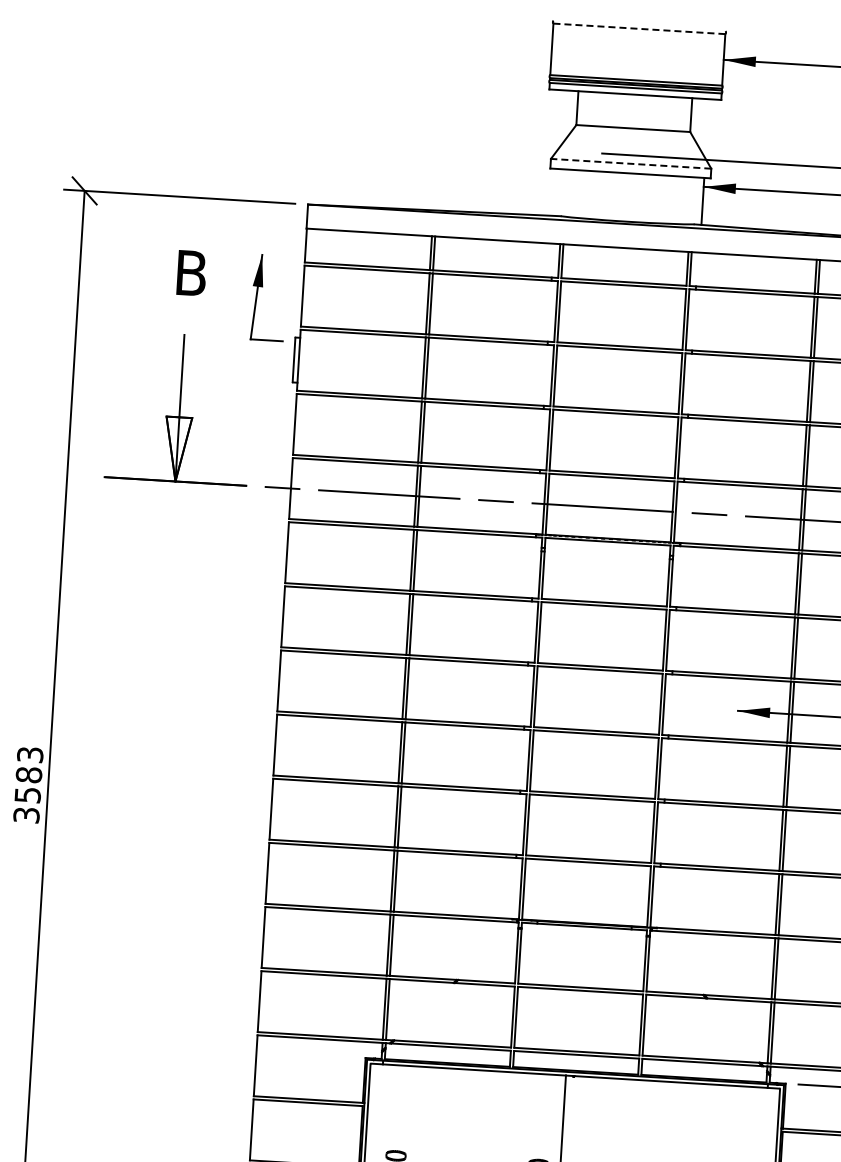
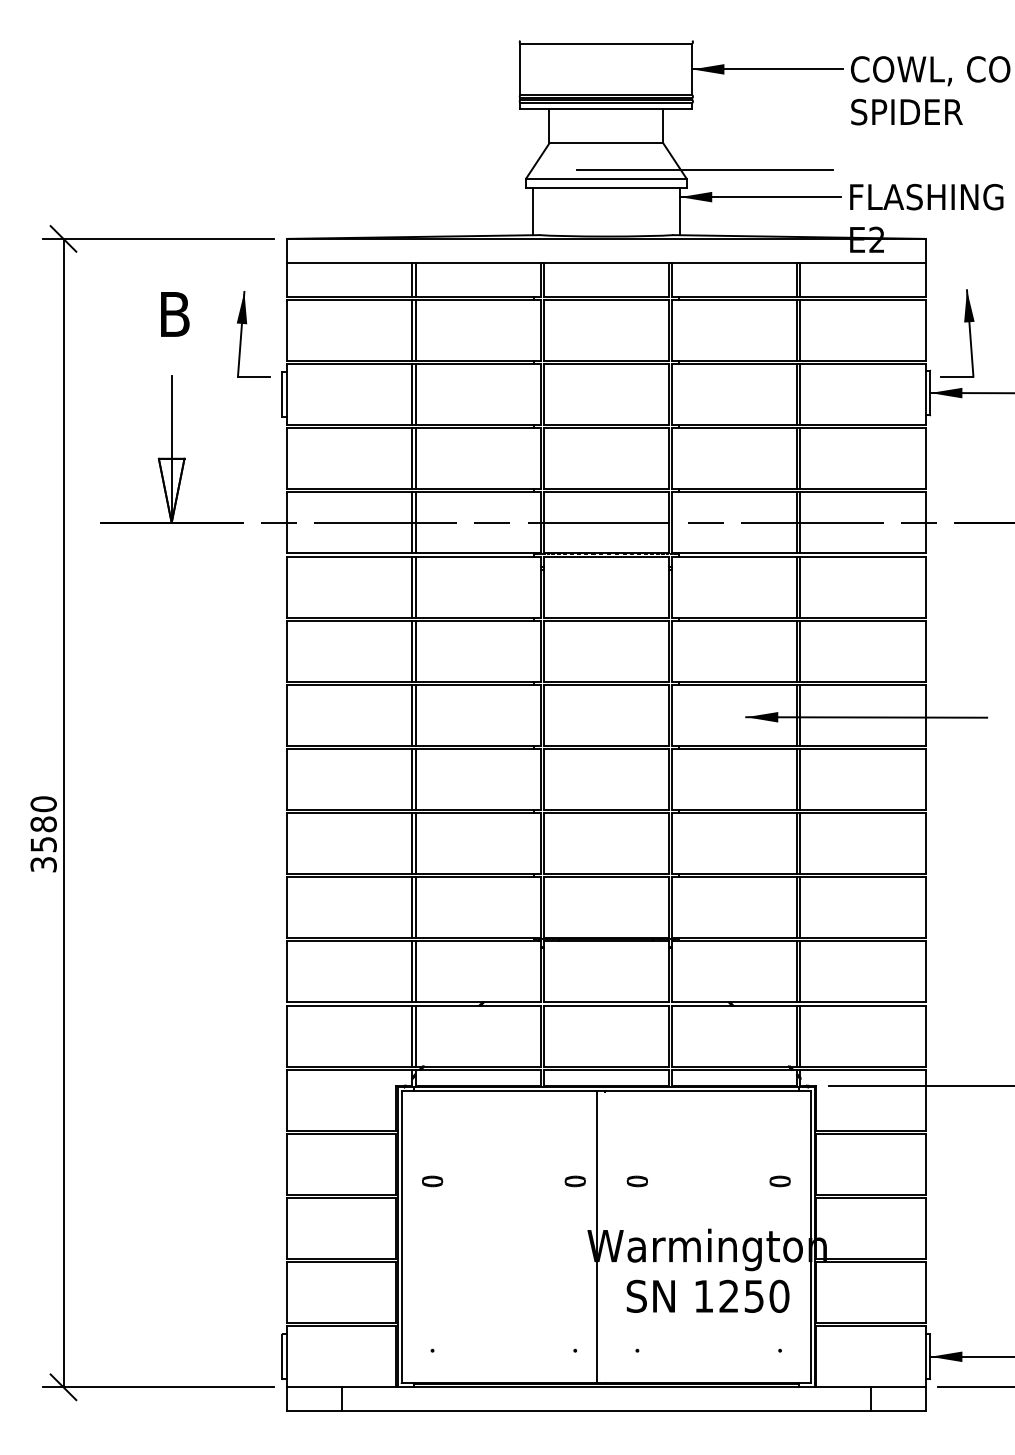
line: (639, 28) -> (606, 43), dashed -> solid
line: (630, 163) -> (605, 178), dashed -> solid
line: (555, 192) -> (532, 211), added
text: (30, 755) -> (43, 804), 3583 -> 3580

